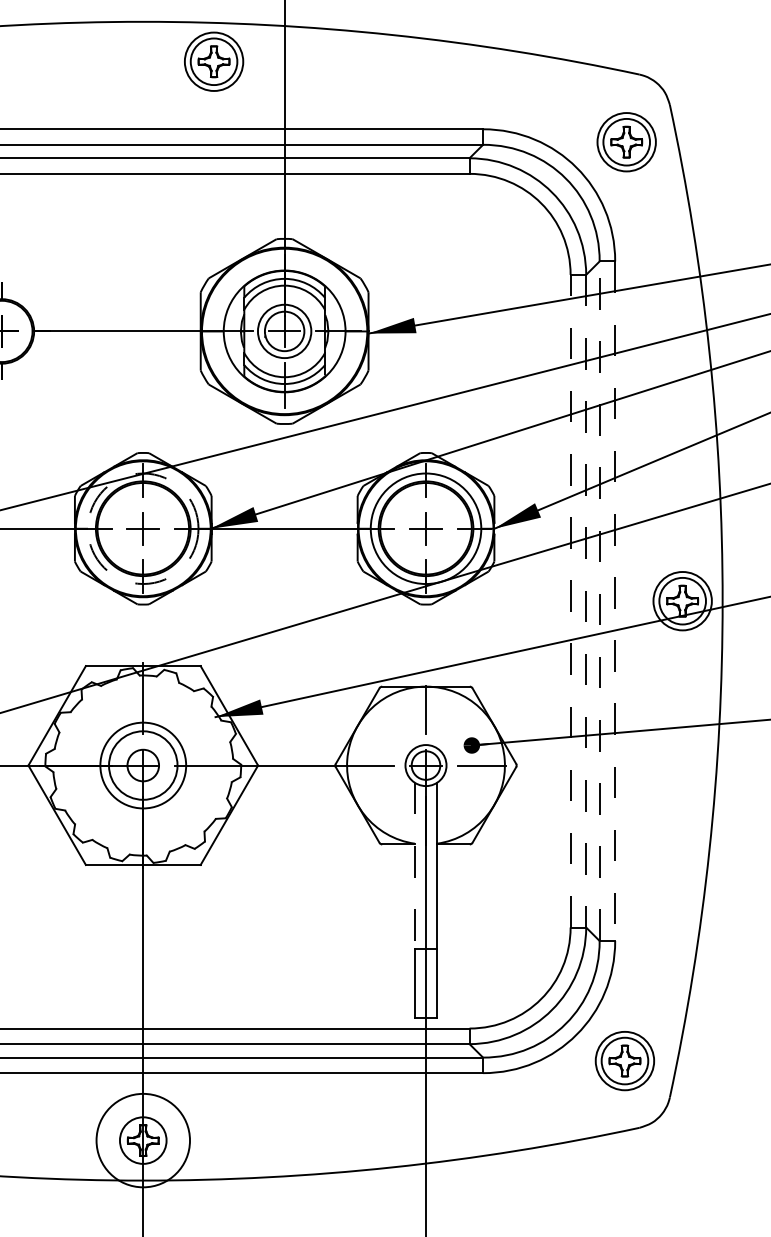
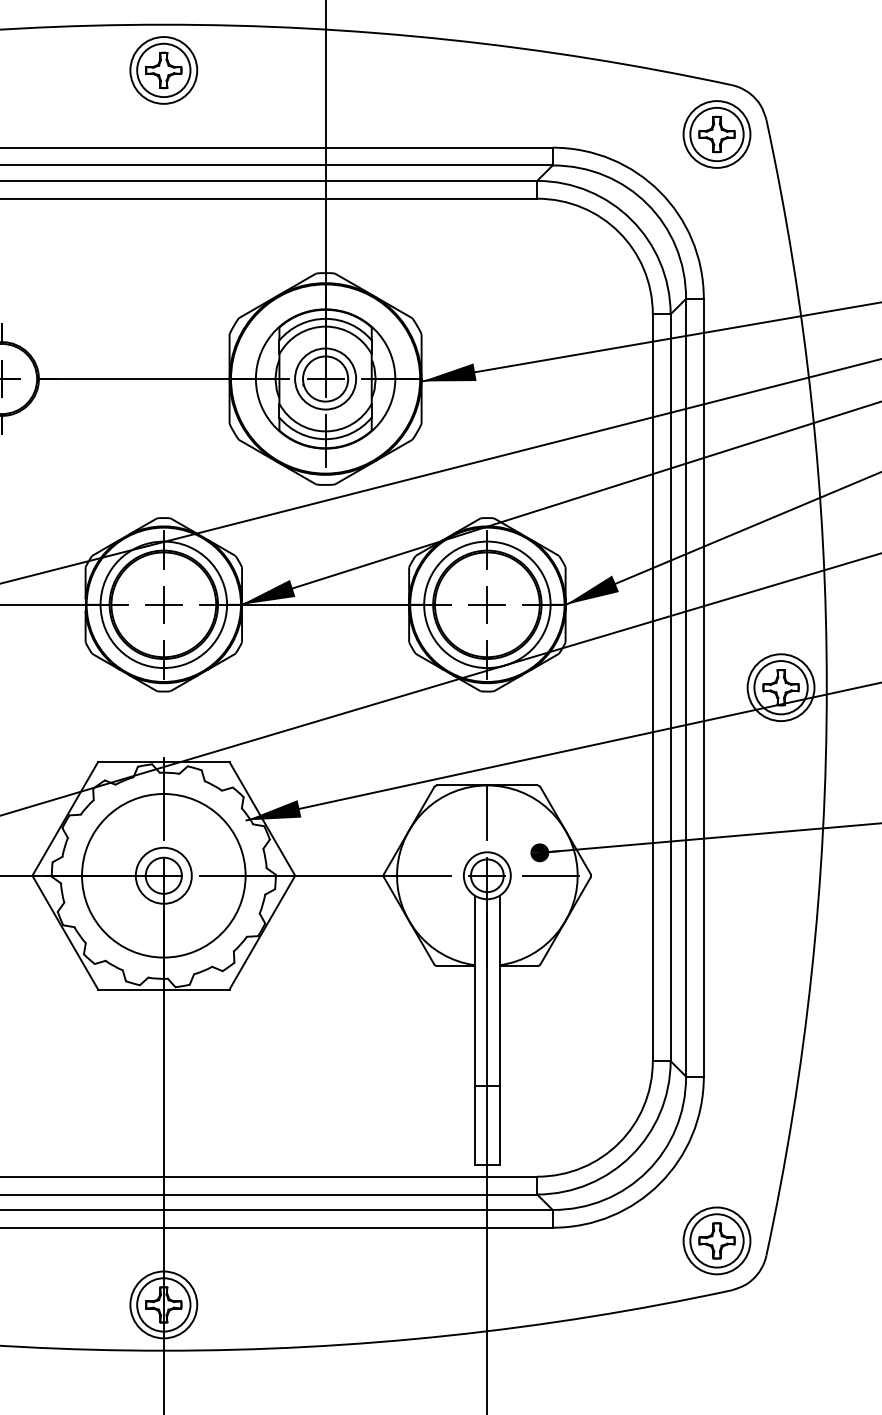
part: (213, 61) -> (163, 70), moved
part: (626, 142) -> (716, 134), moved
circle: (142, 528) -> (163, 604), dashed -> solid
line: (570, 601) -> (652, 687), dashed -> solid
line: (586, 601) -> (670, 688), dashed -> solid
line: (600, 601) -> (686, 687), dashed -> solid
line: (614, 601) -> (703, 687), dashed -> solid
circle: (142, 765) -> (163, 875), size x0.71
circle: (142, 765) -> (163, 875), size x1.67
line: (414, 865) -> (474, 990), dashed -> solid
part: (624, 1060) -> (716, 1240), moved
circle: (142, 1140) -> (163, 1304), size x0.62

